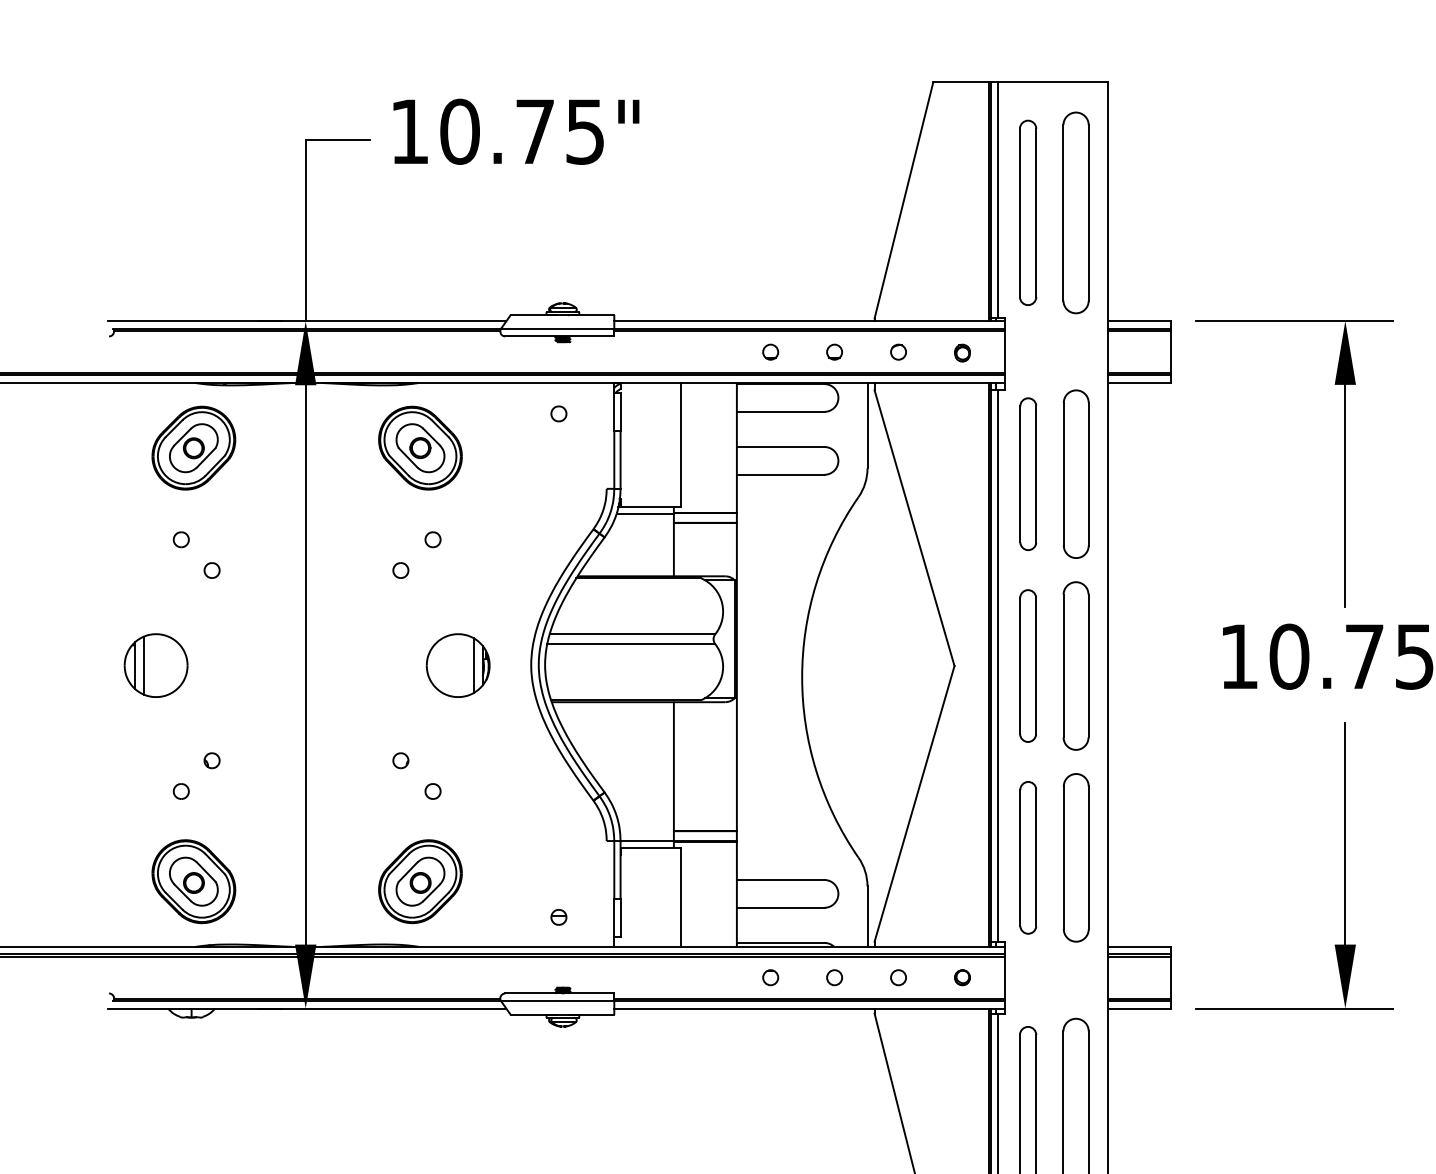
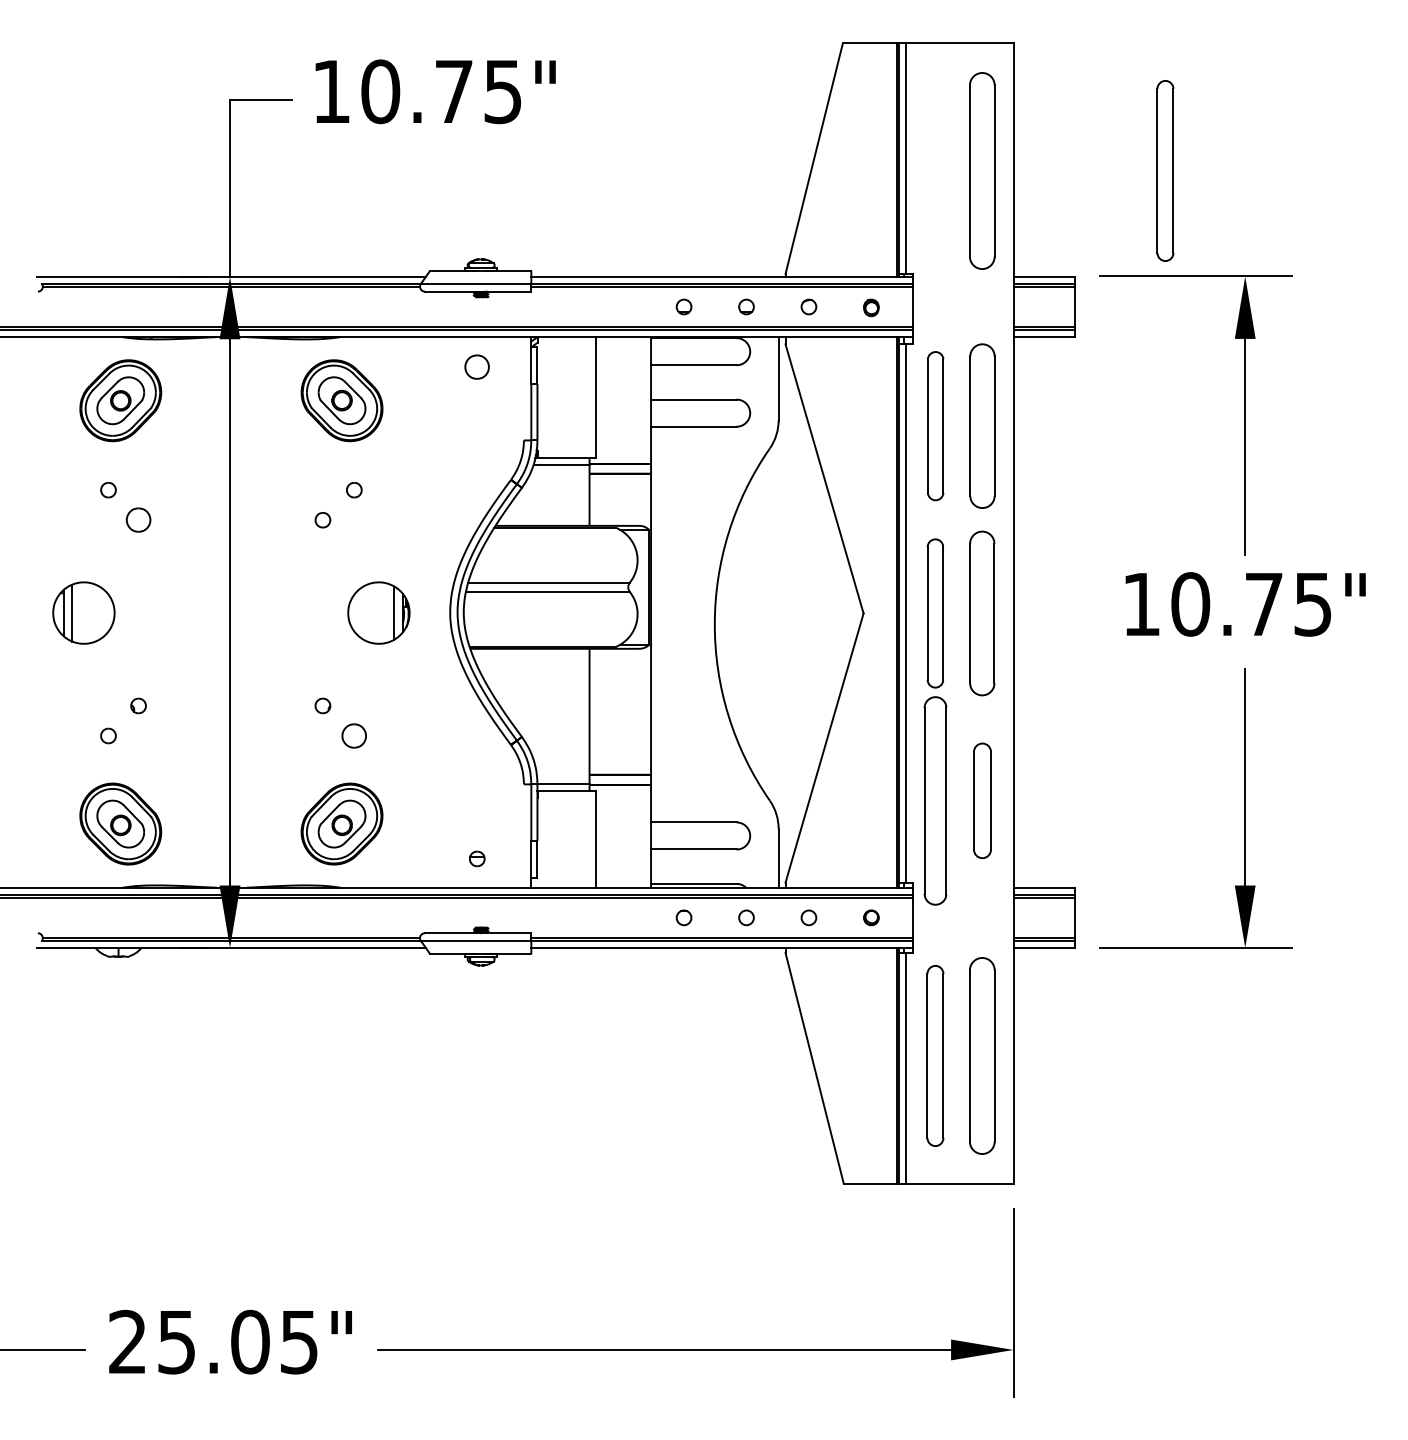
part: (1028, 212) -> (1165, 170), moved
part: (559, 414) -> (477, 367), size x1.6
part: (212, 570) -> (138, 520), size x1.6
part: (433, 790) -> (354, 735), size x1.6
part: (1028, 857) -> (935, 800), size x1.4
part: (1076, 857) -> (982, 800), size x0.7

